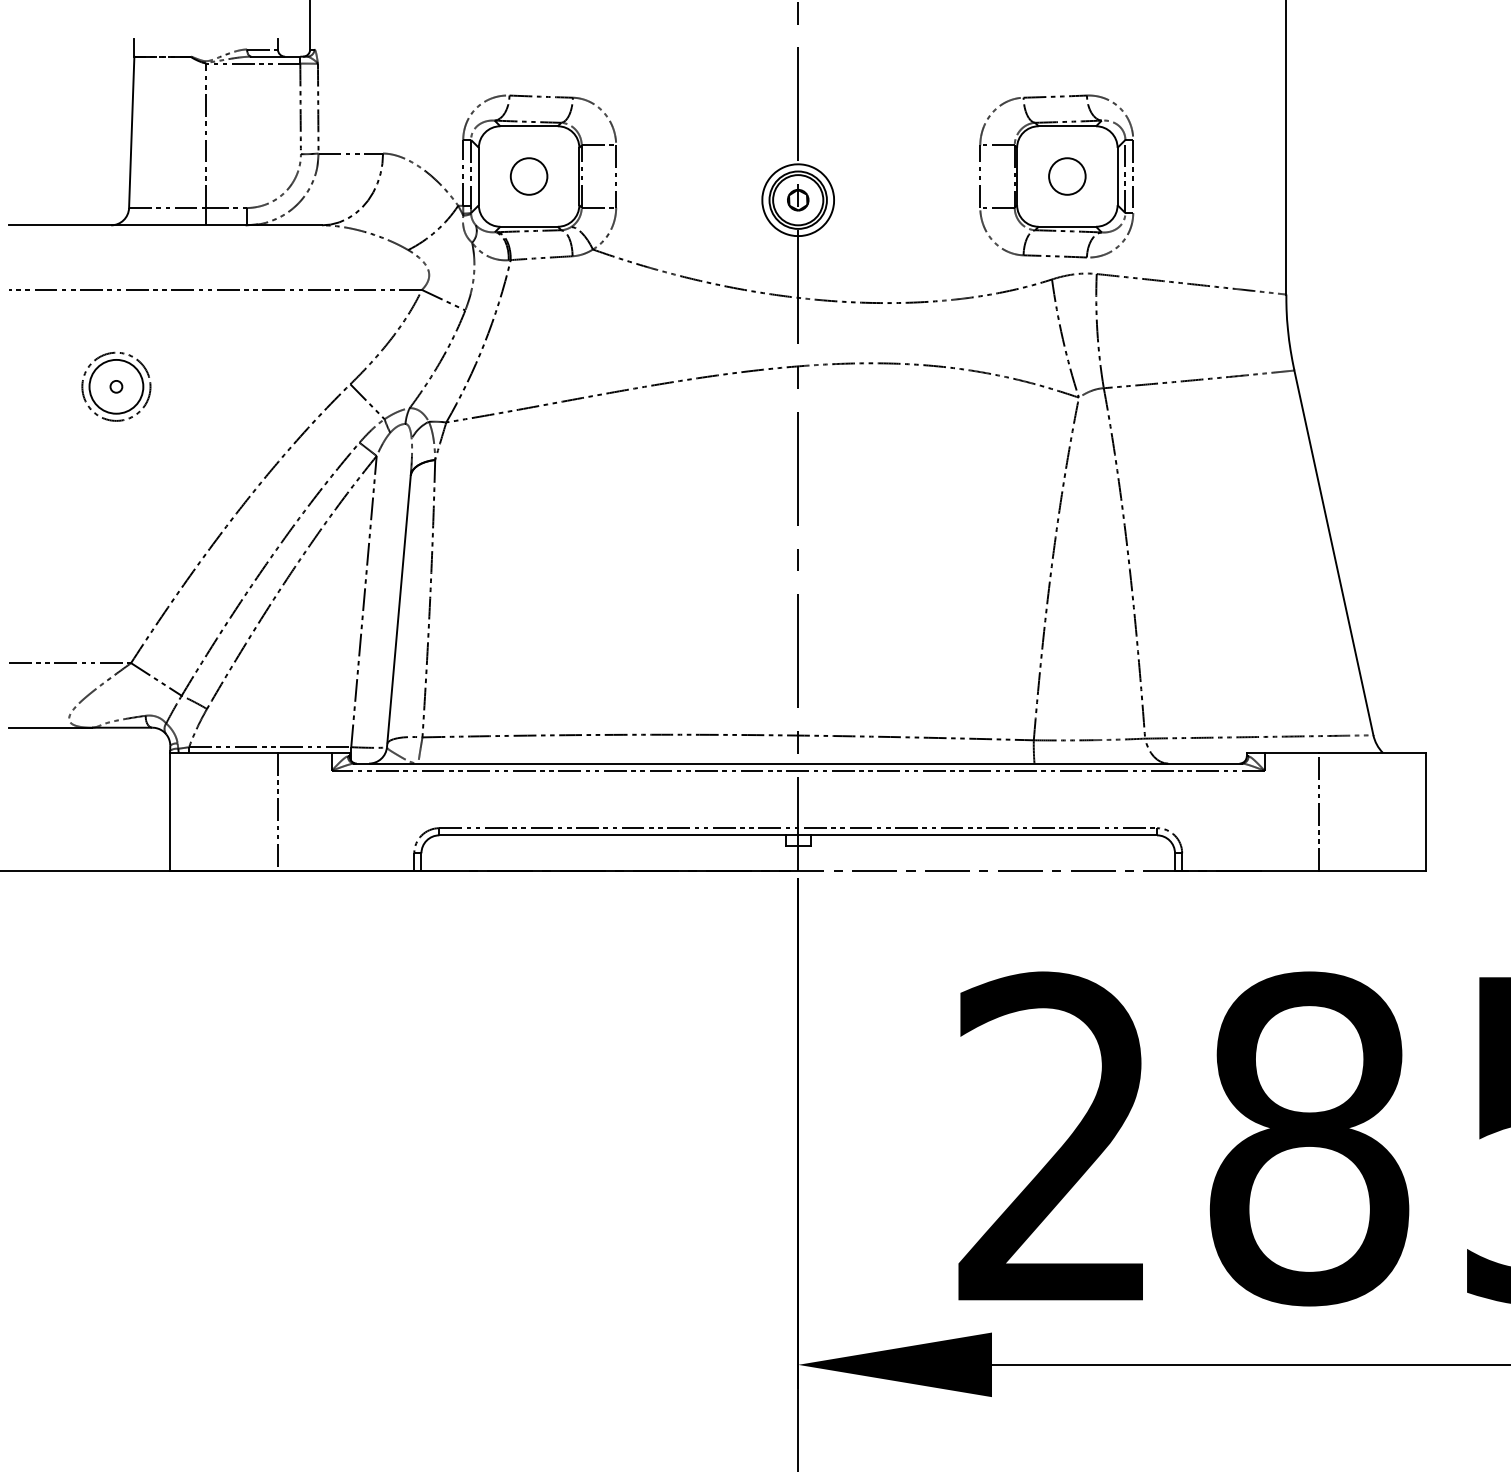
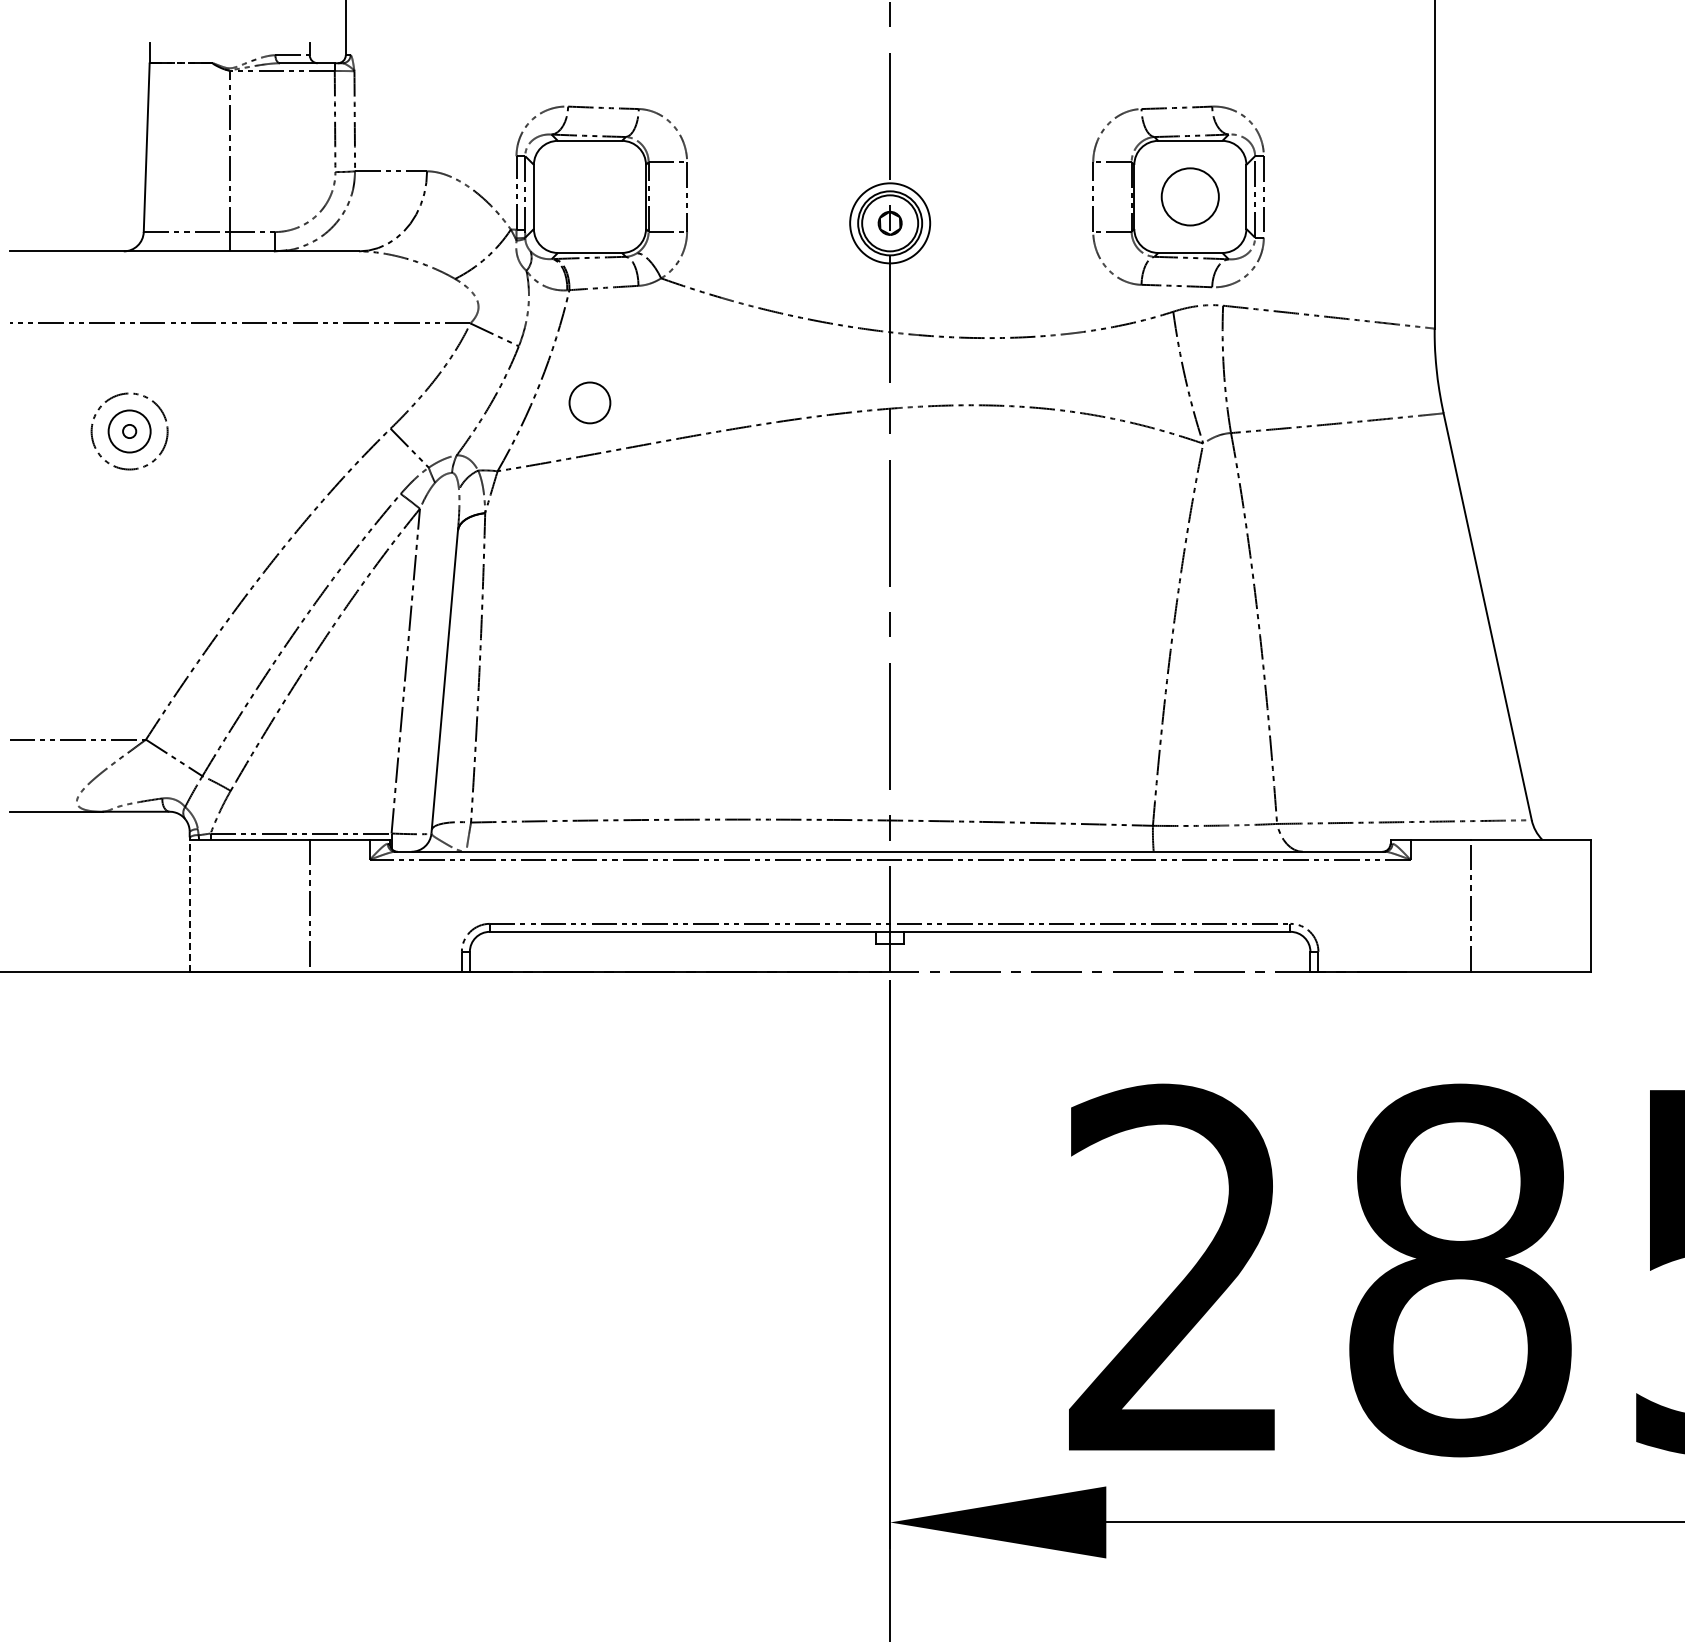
circle: (528, 176) -> (589, 402), moved
circle: (1067, 176) -> (1190, 196), size x1.4
circle: (116, 386) -> (129, 431), size x0.7
line: (170, 811) -> (189, 905), solid -> dashed

